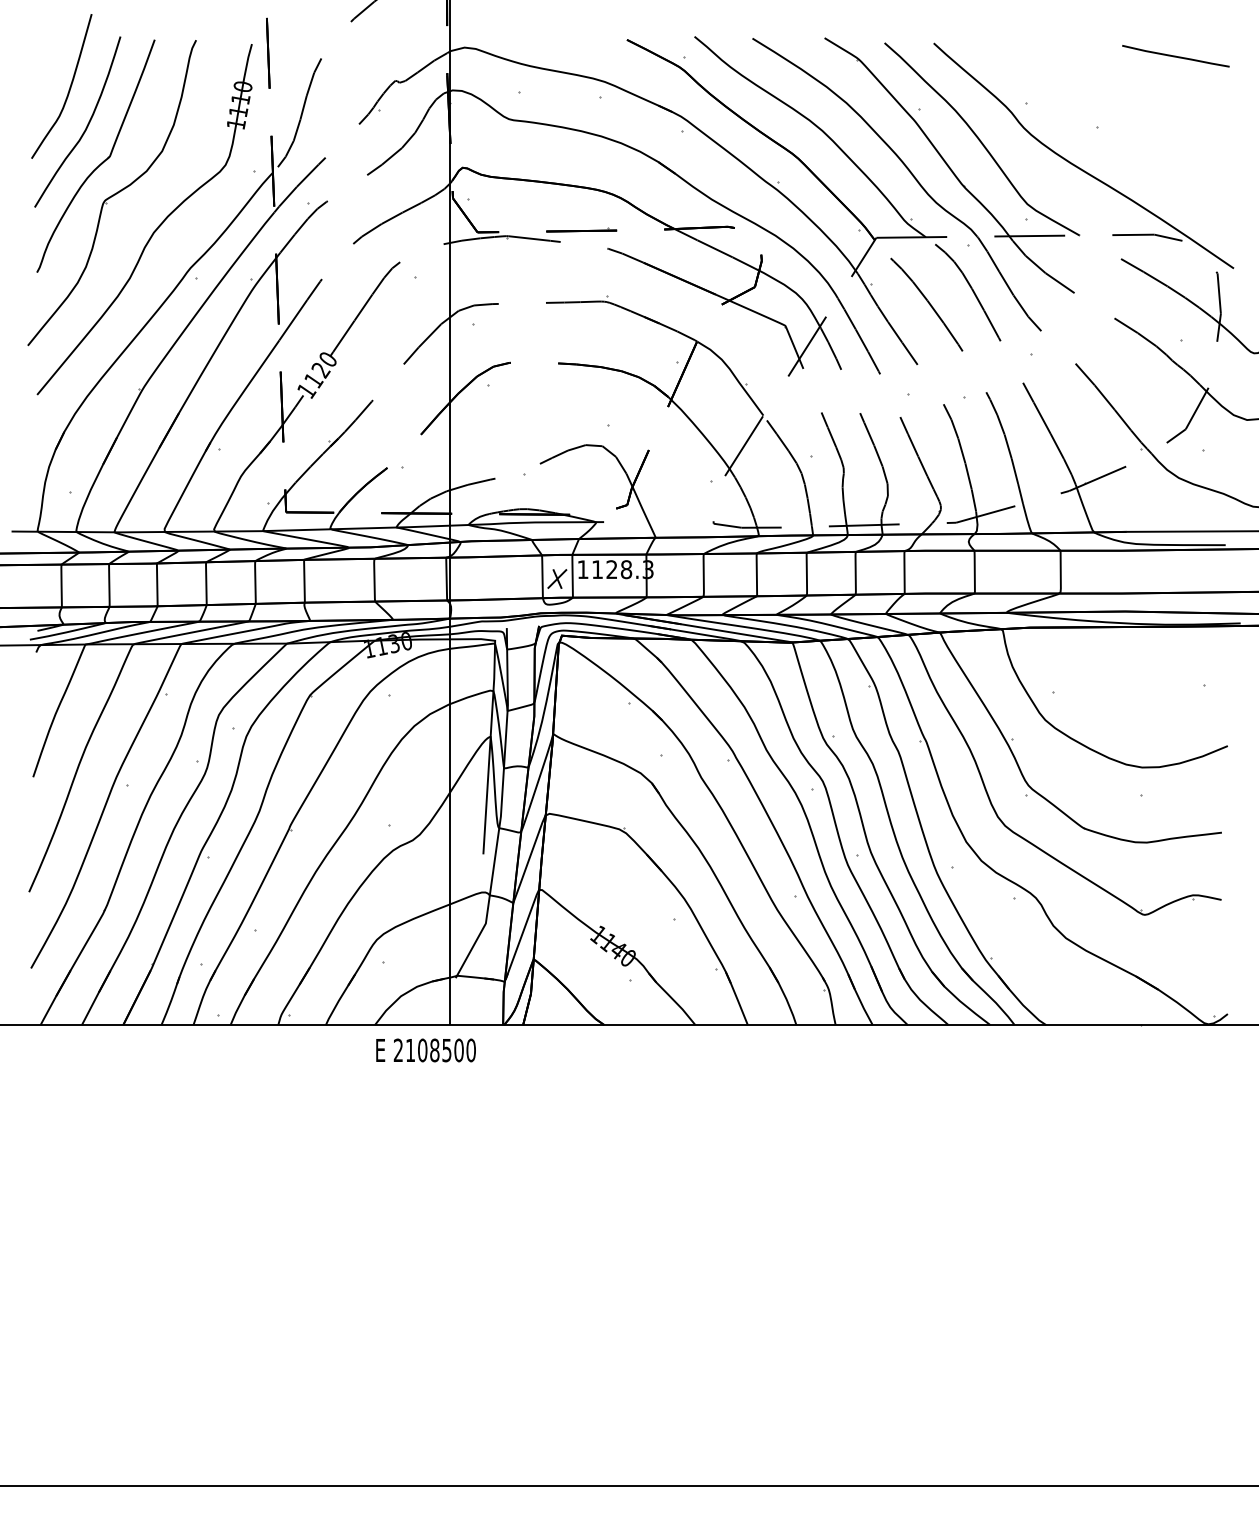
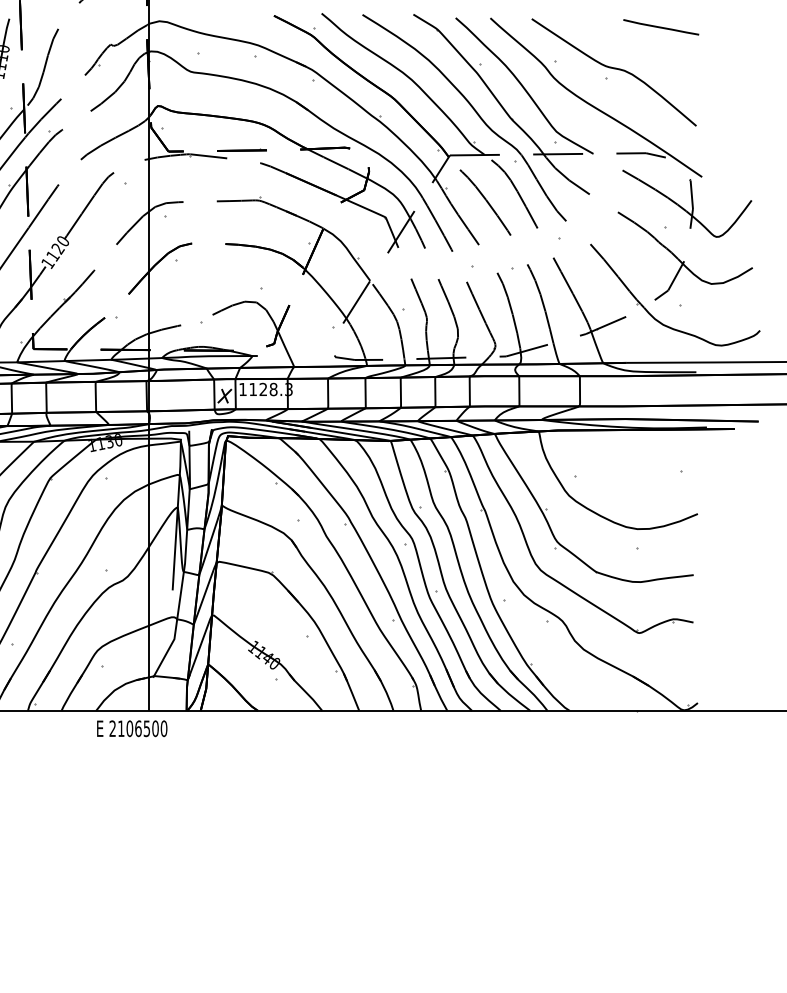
curve: (1109, 115) -> (614, 69), added
text: (434, 1050) -> (138, 728), 2108500 -> 2106500

